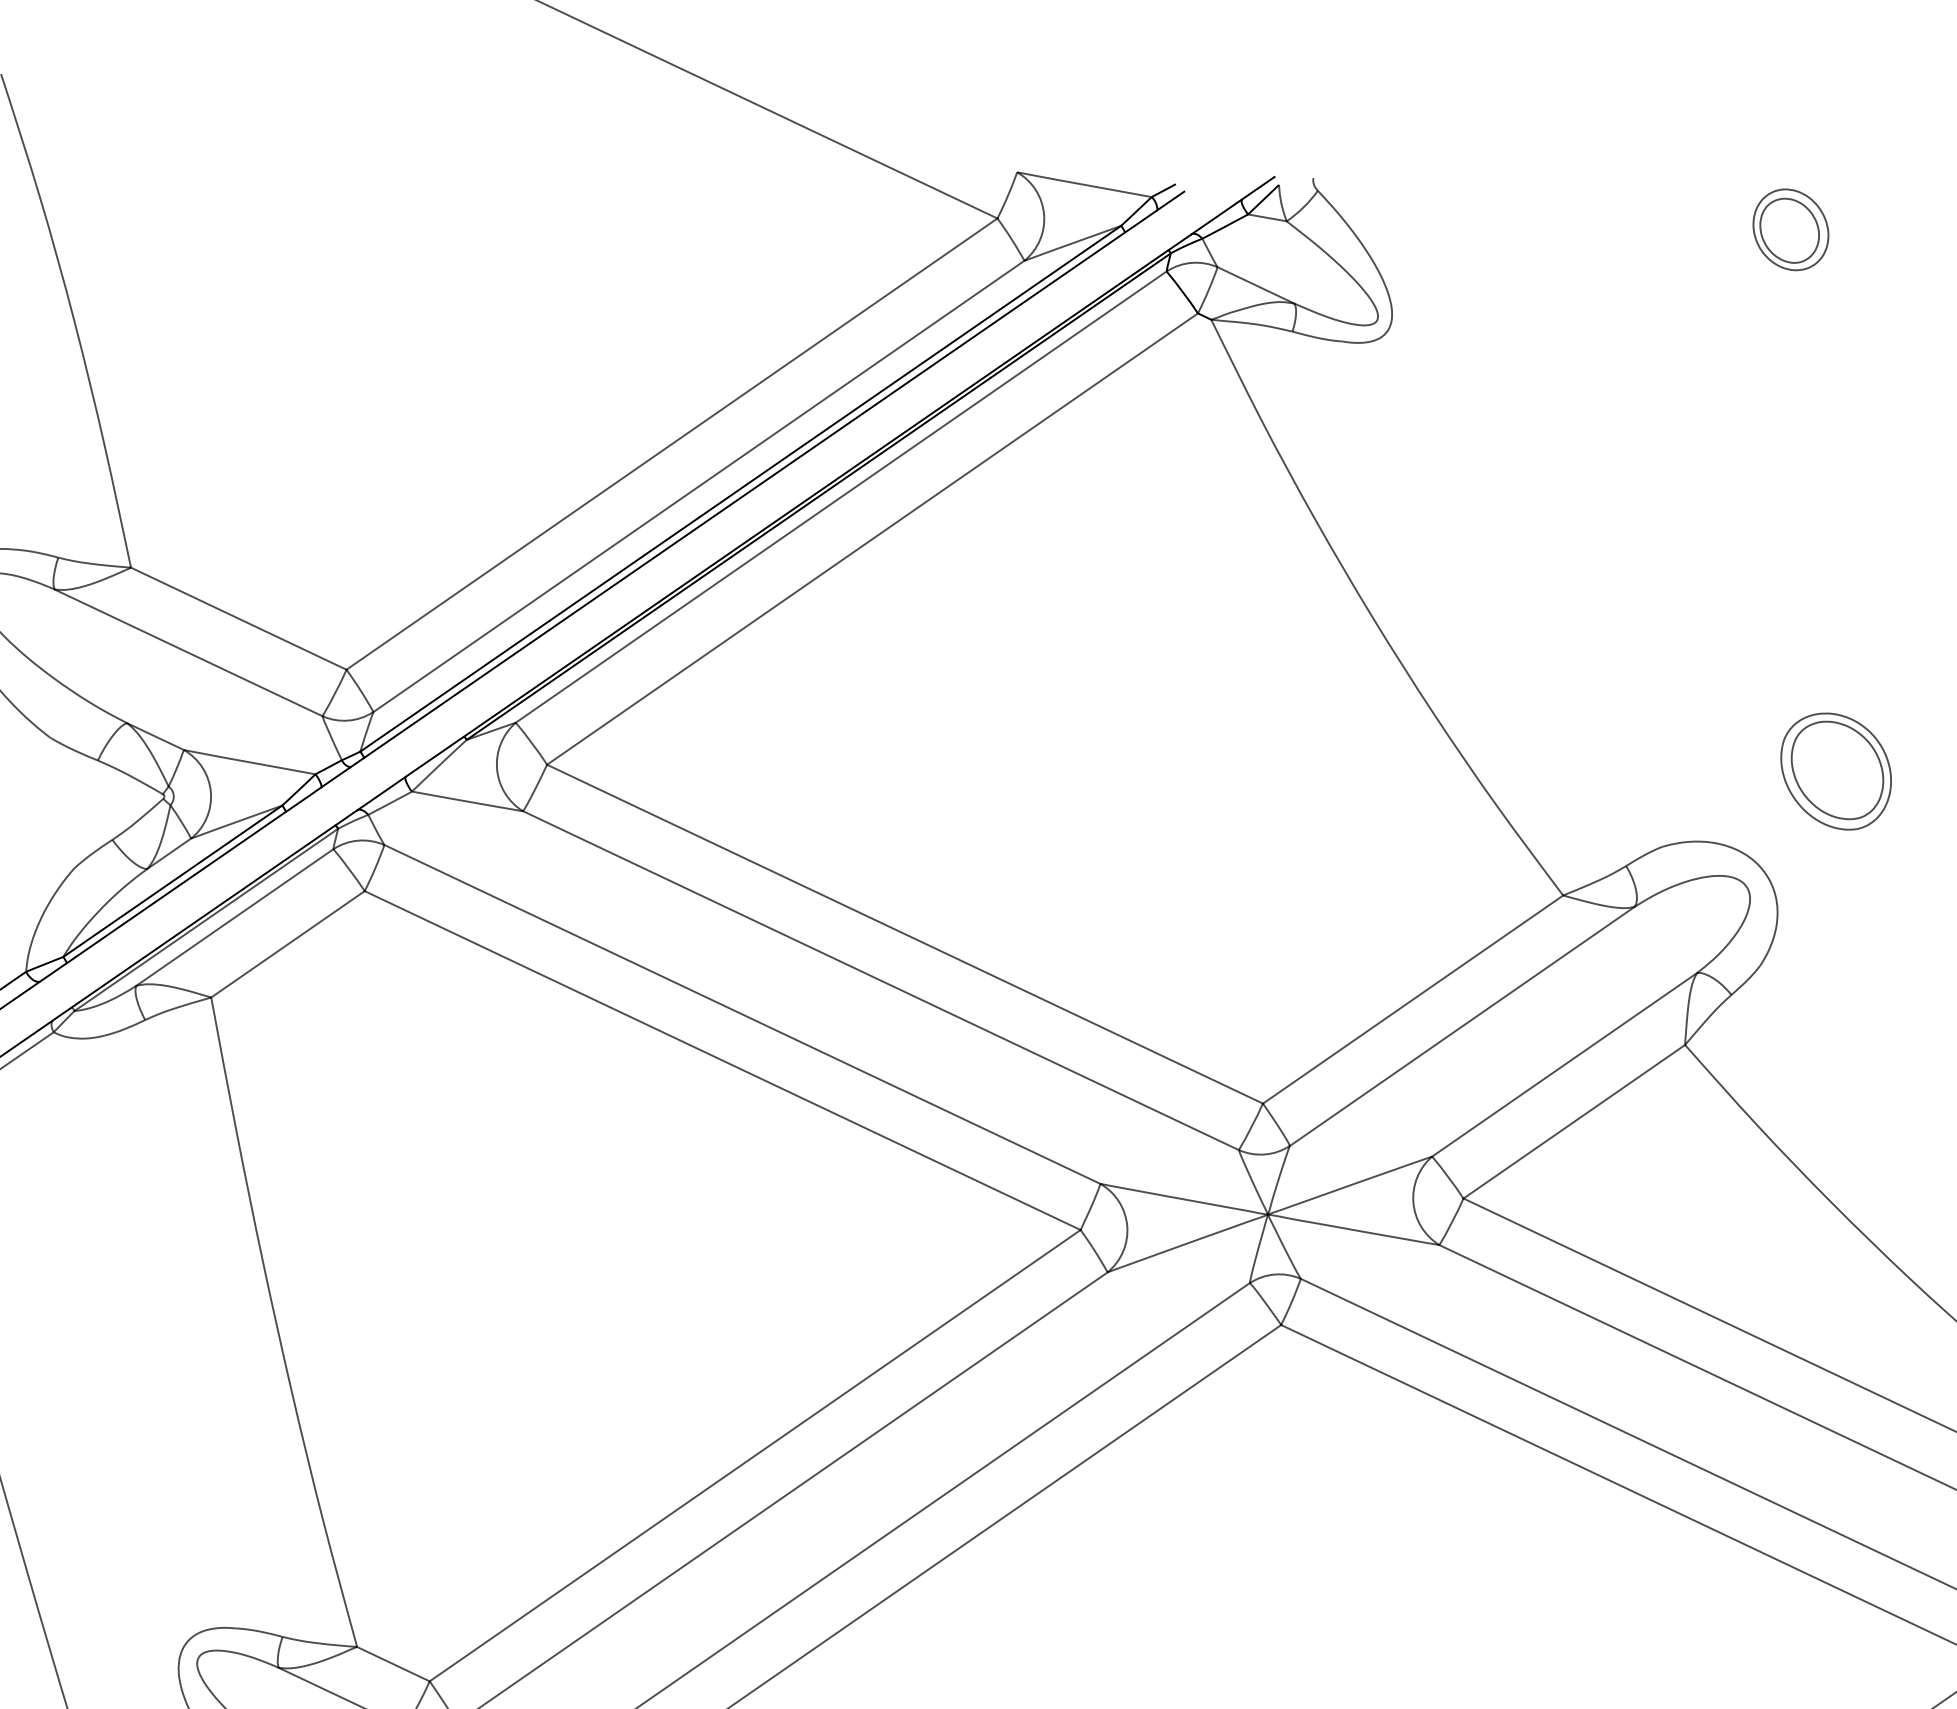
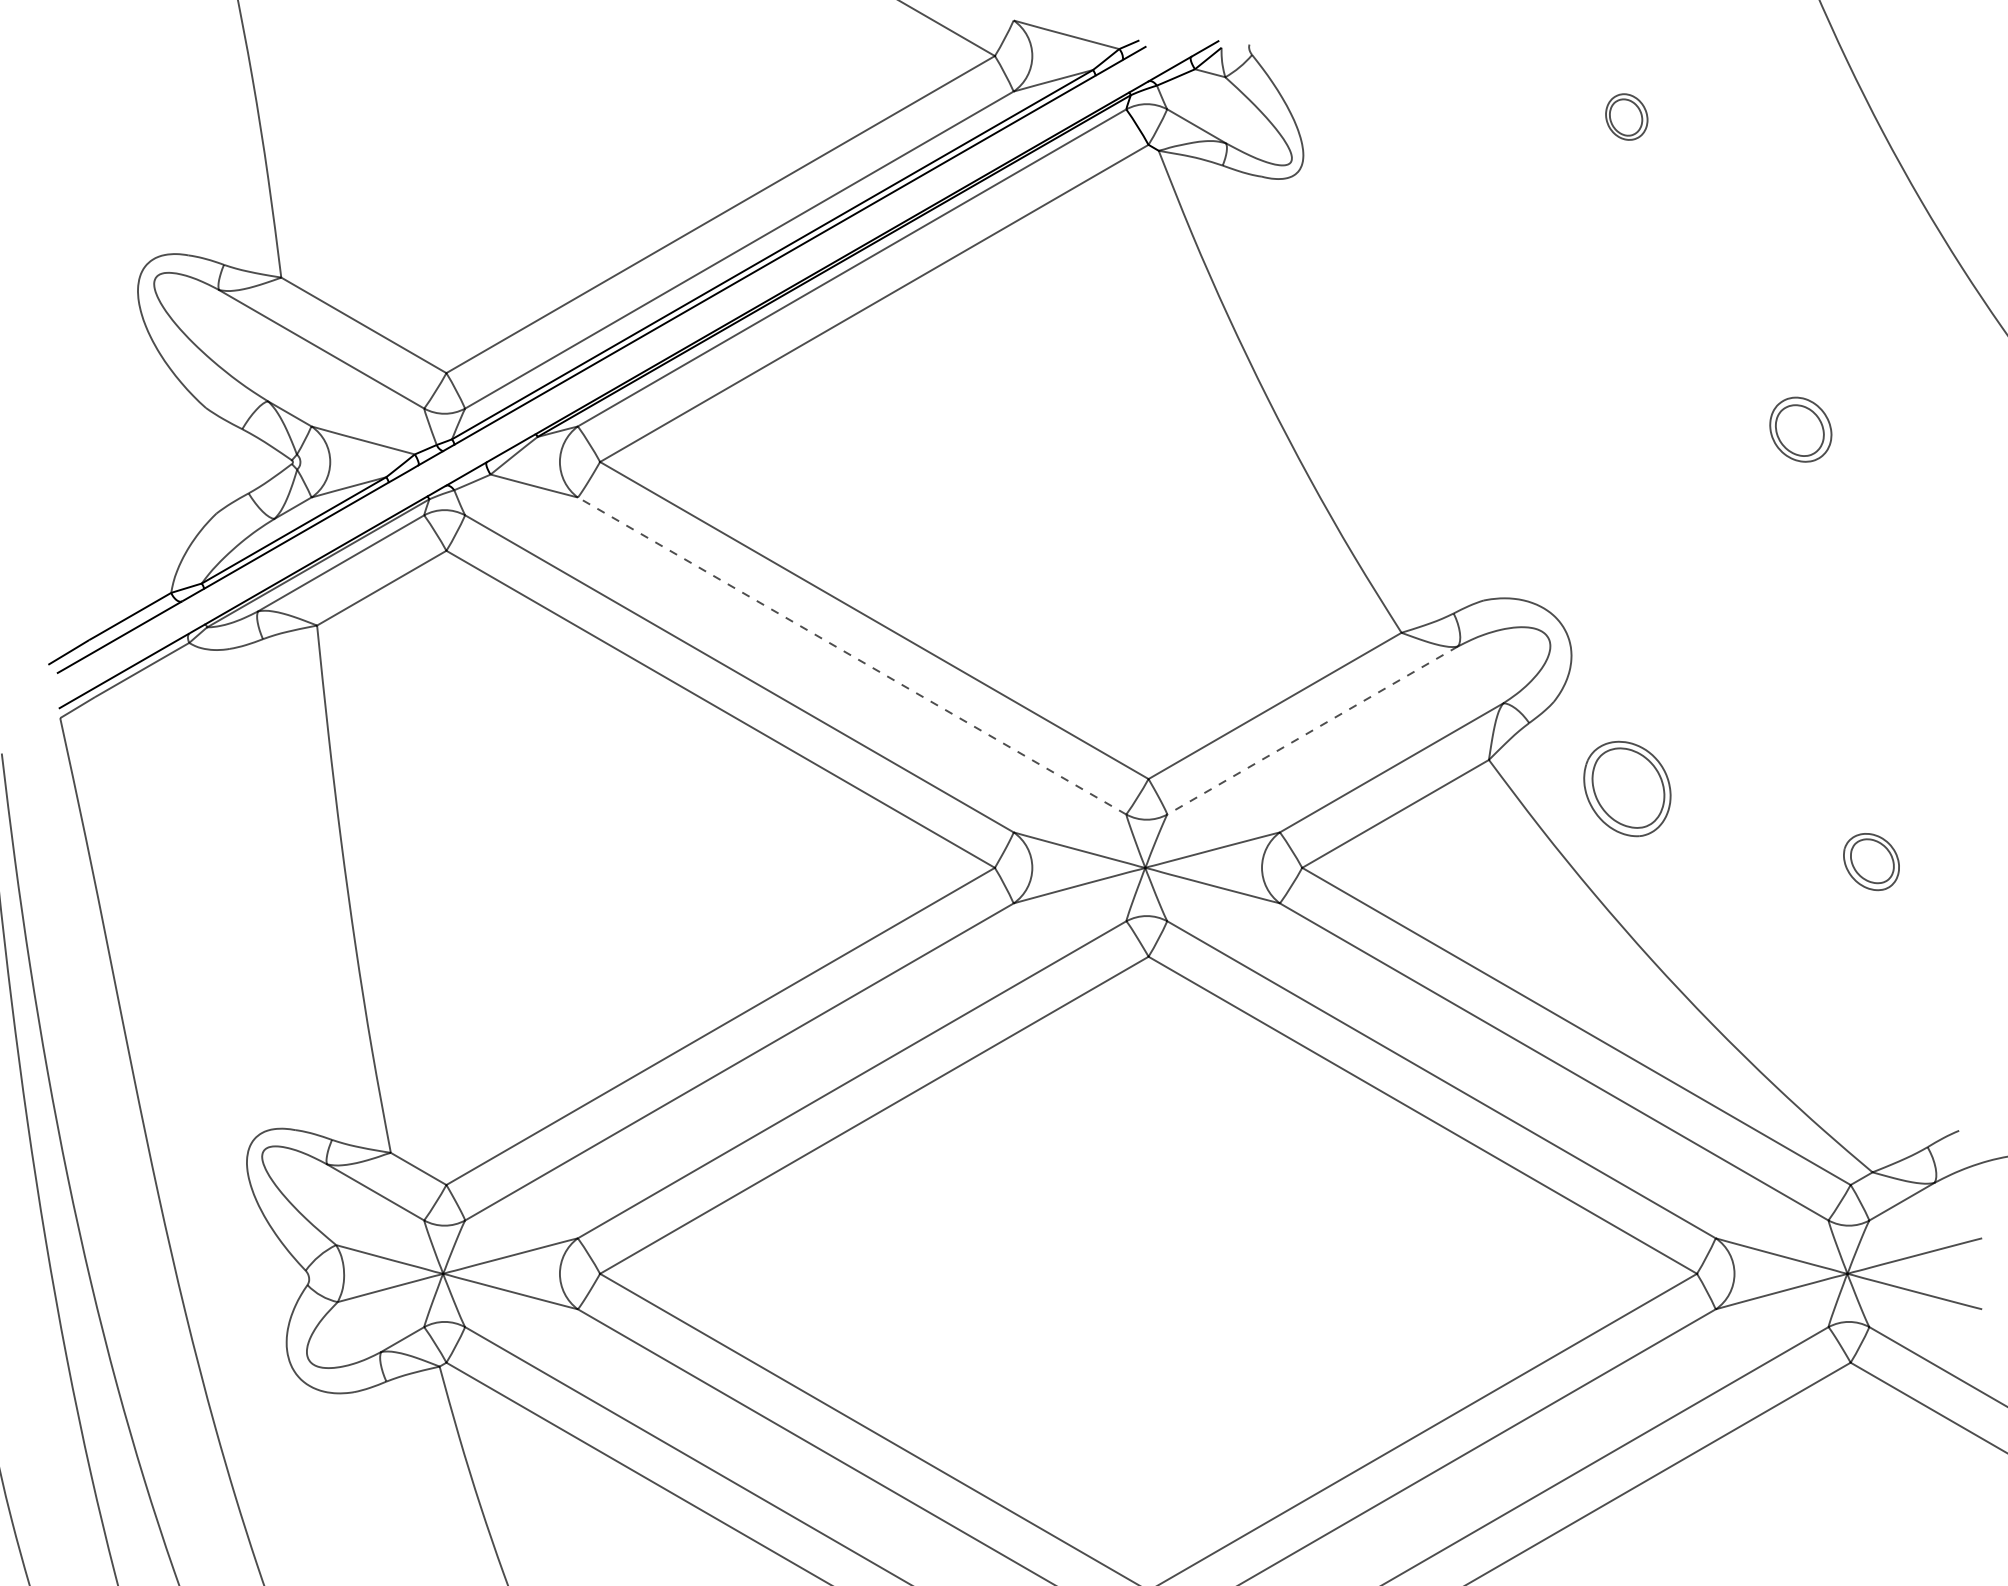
part: (1790, 229) -> (1626, 116), size x0.7
part: (1836, 771) -> (1627, 788), moved
line: (881, 981) -> (852, 656), solid -> dashed
line: (1462, 1026) -> (1312, 730), solid -> dashed

